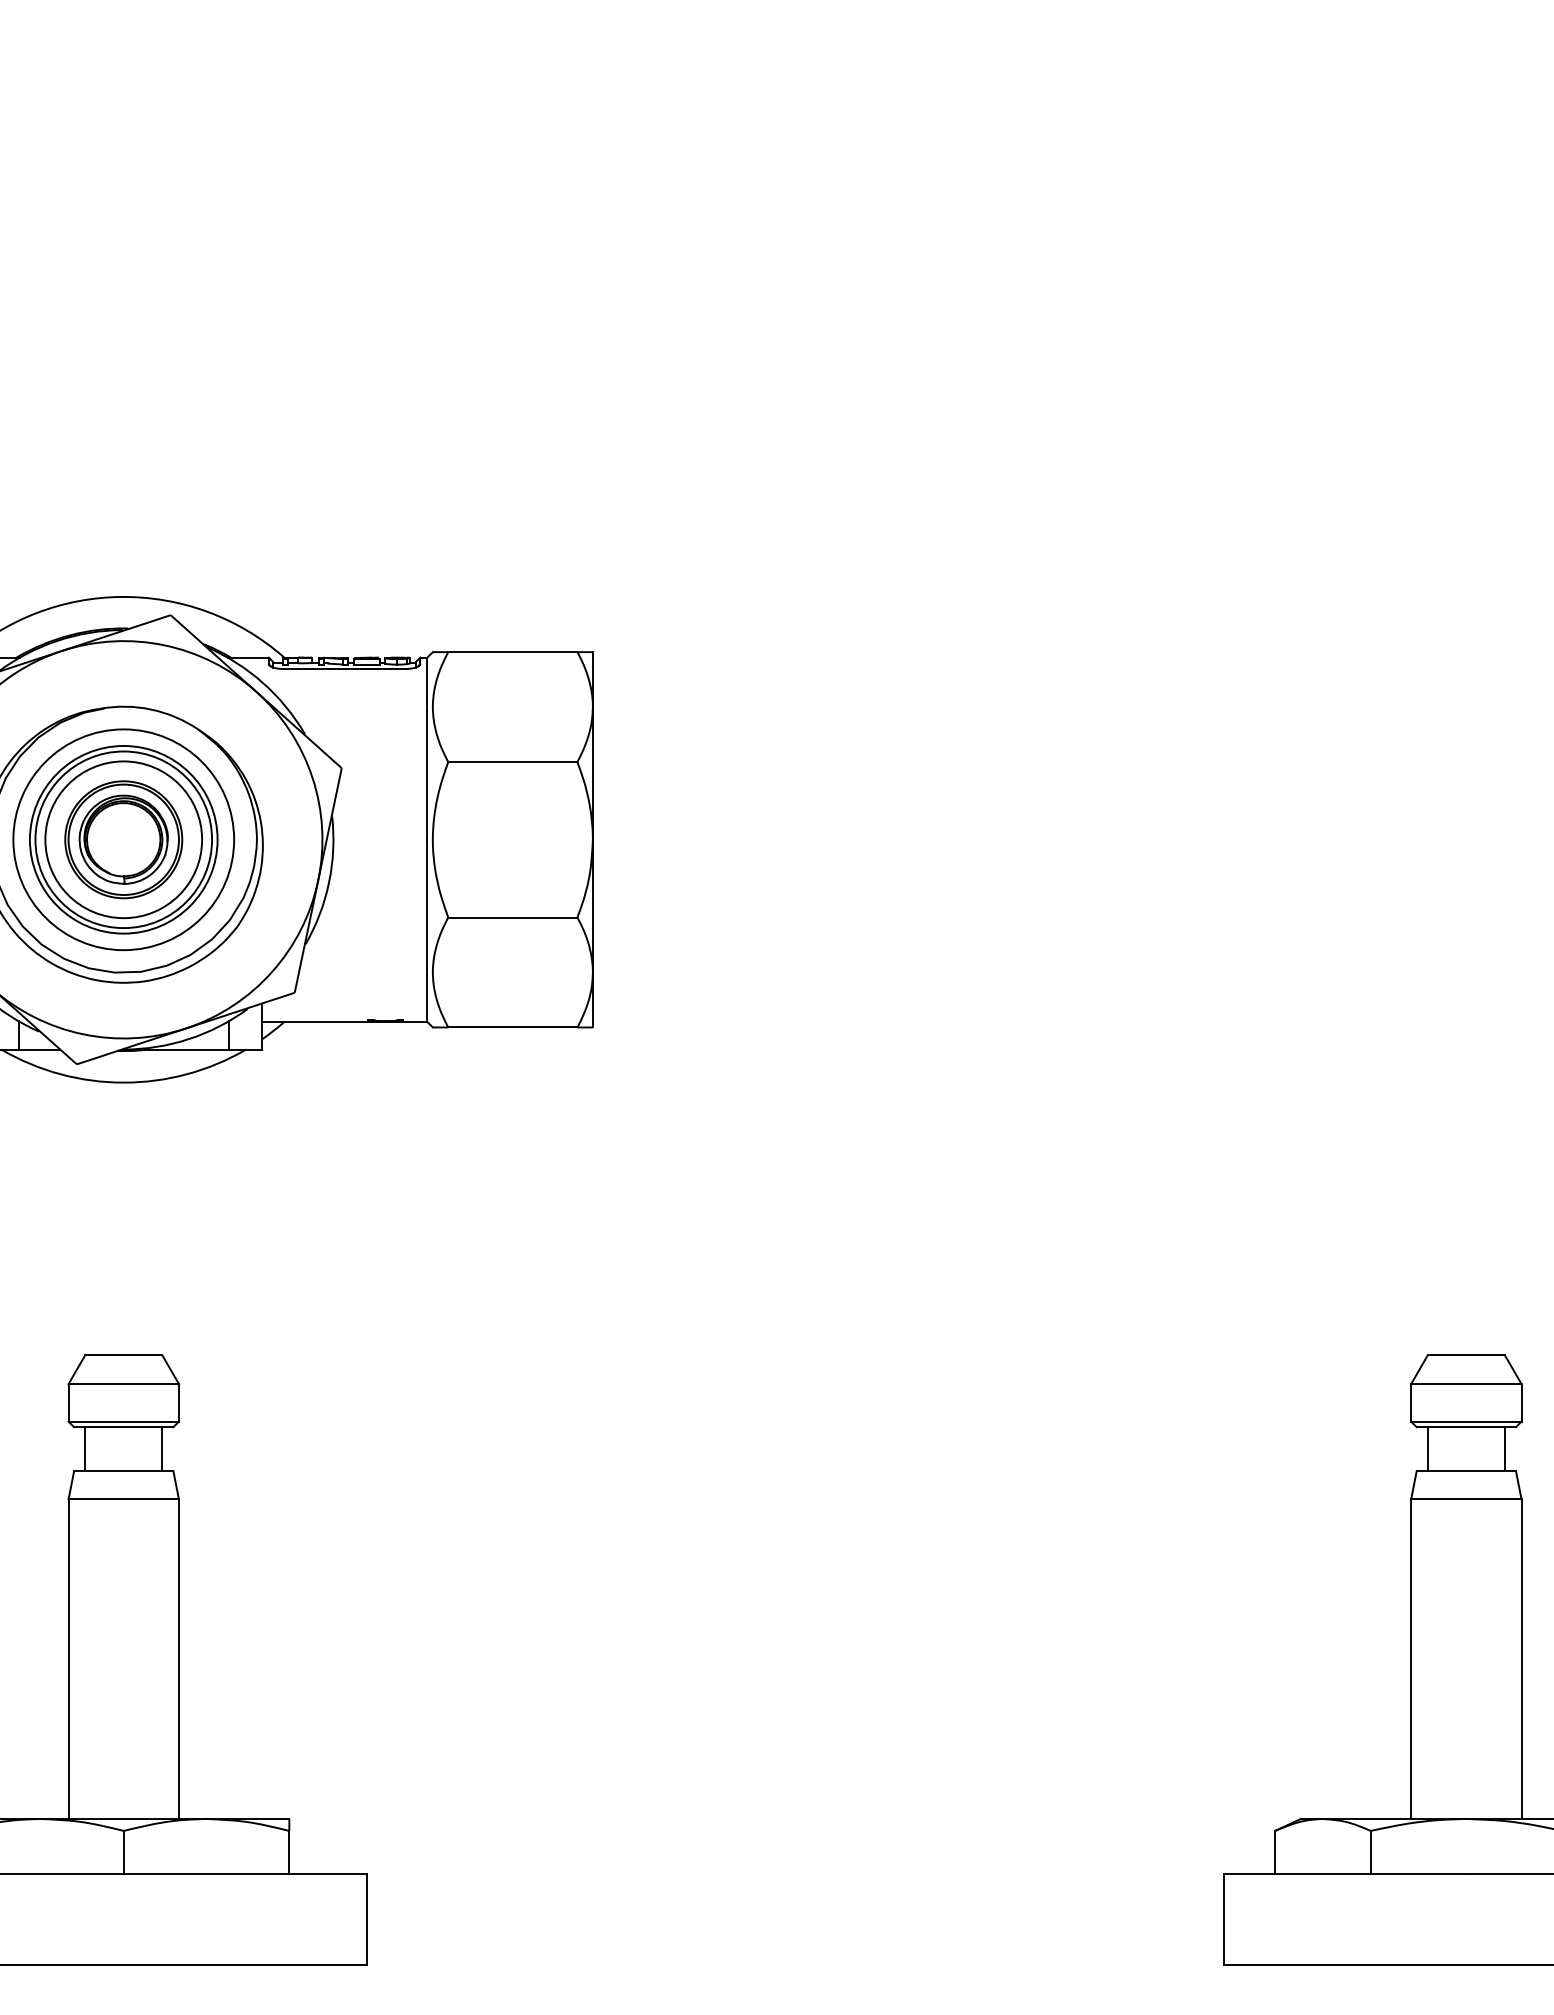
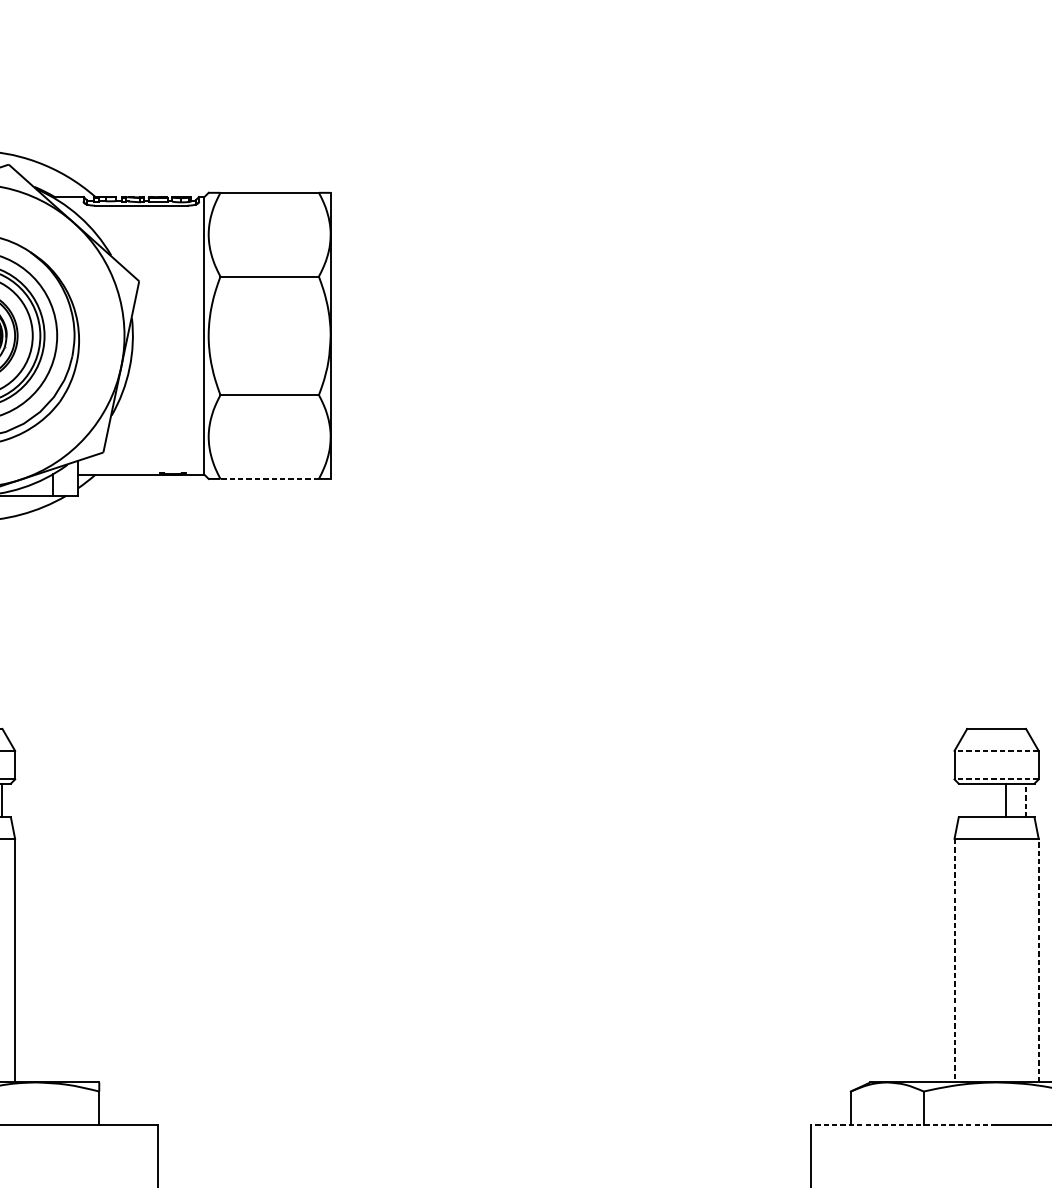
line: (512, 1027) -> (269, 478), solid -> dashed
line: (1465, 1384) -> (995, 751), solid -> dashed
line: (1465, 1421) -> (995, 779), solid -> dashed
line: (1504, 1448) -> (1025, 799), solid -> dashed
line: (1427, 1449) -> (1005, 800), moved
line: (1411, 1659) -> (954, 960), solid -> dashed
line: (1521, 1659) -> (1038, 960), solid -> dashed
line: (1344, 1874) -> (903, 1124), solid -> dashed

